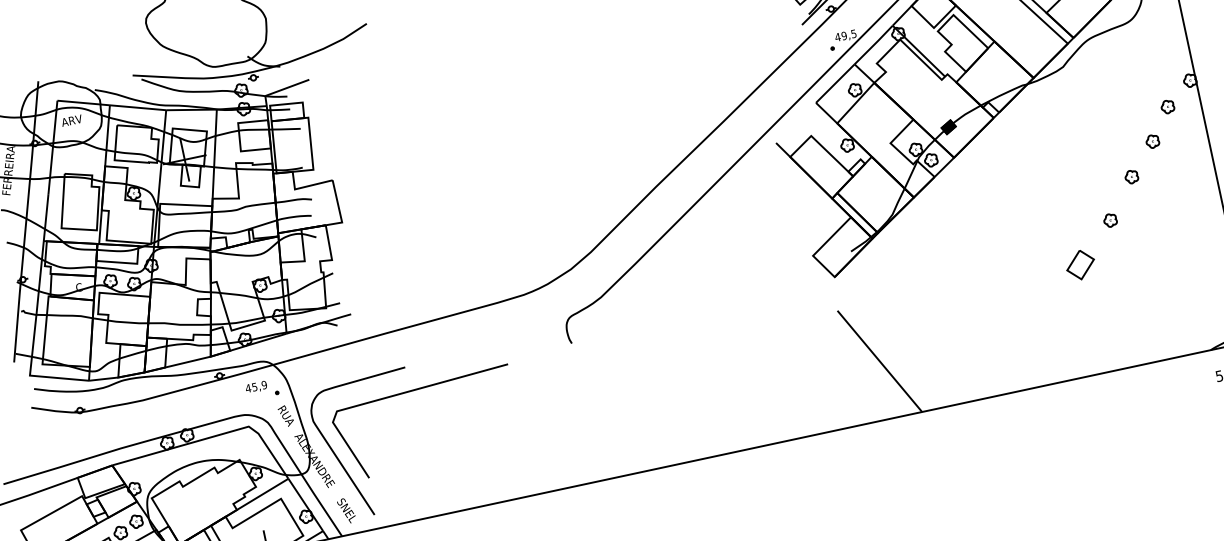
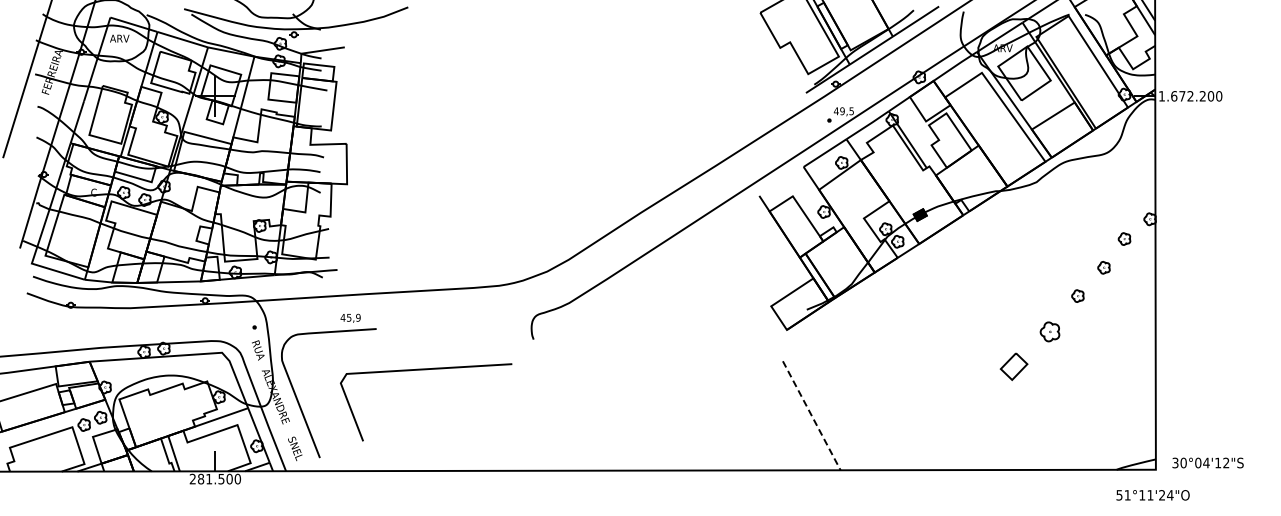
part: (1109, 220) -> (1049, 331), size x1.6
line: (879, 361) -> (811, 415), solid -> dashed
text: (256, 386) -> (350, 317), moved
line: (419, 389) -> (426, 370), moved

